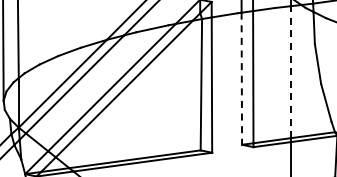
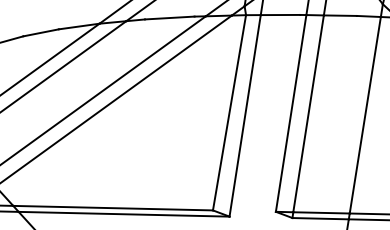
line: (290, 72) -> (365, 115), dashed -> solid
line: (241, 79) -> (290, 114), dashed -> solid

